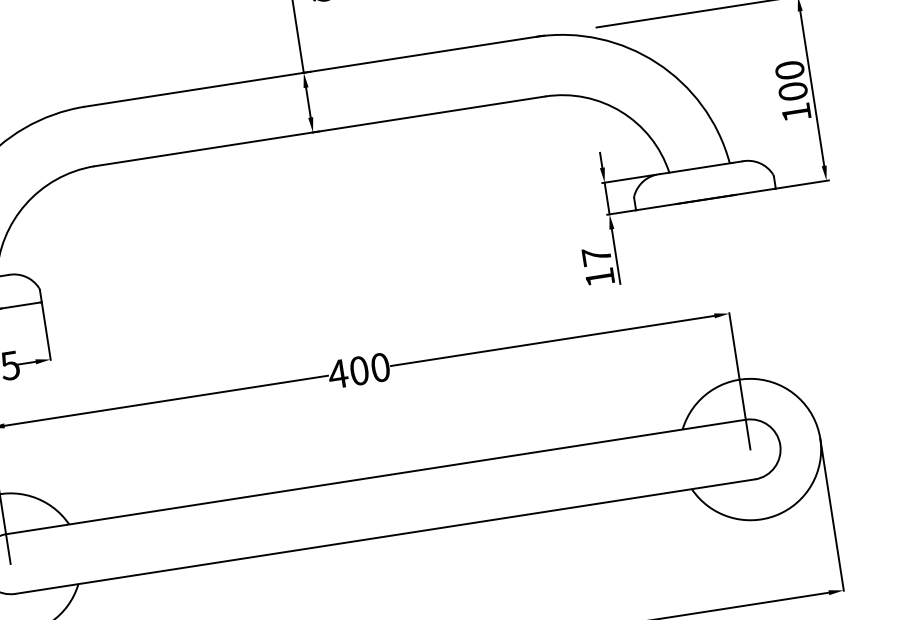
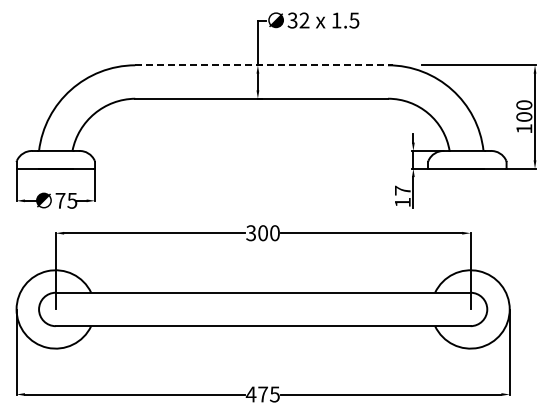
line: (313, 71) -> (263, 65), solid -> dashed
text: (336, 374) -> (250, 233), 400 -> 300

